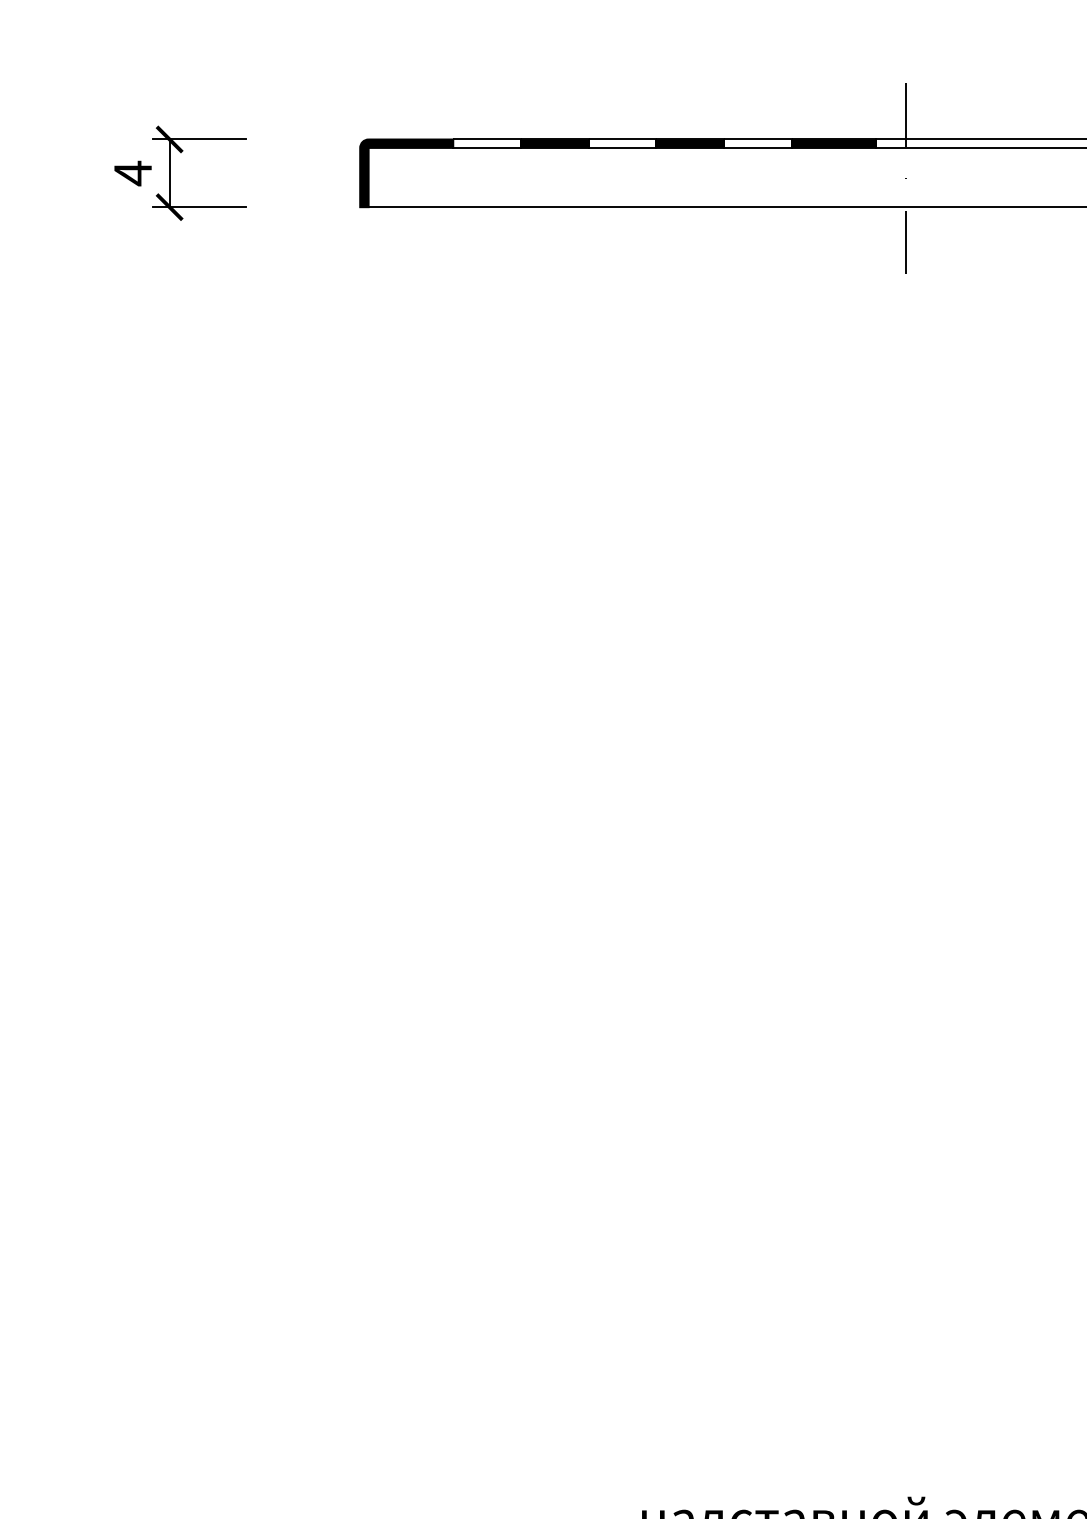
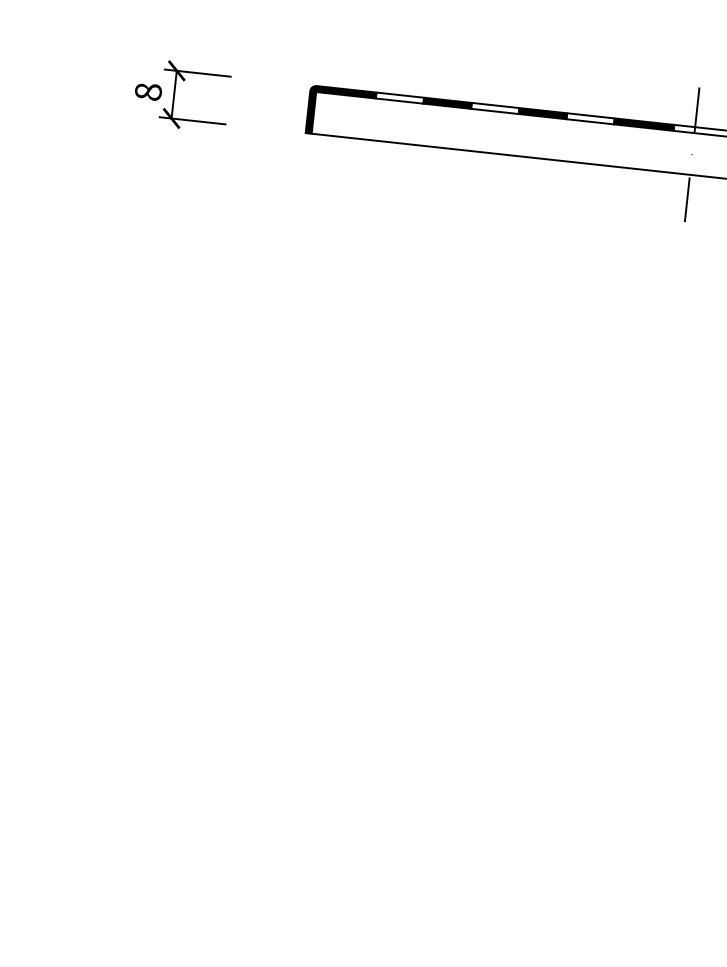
text: (133, 173) -> (148, 92), 4 -> 8

